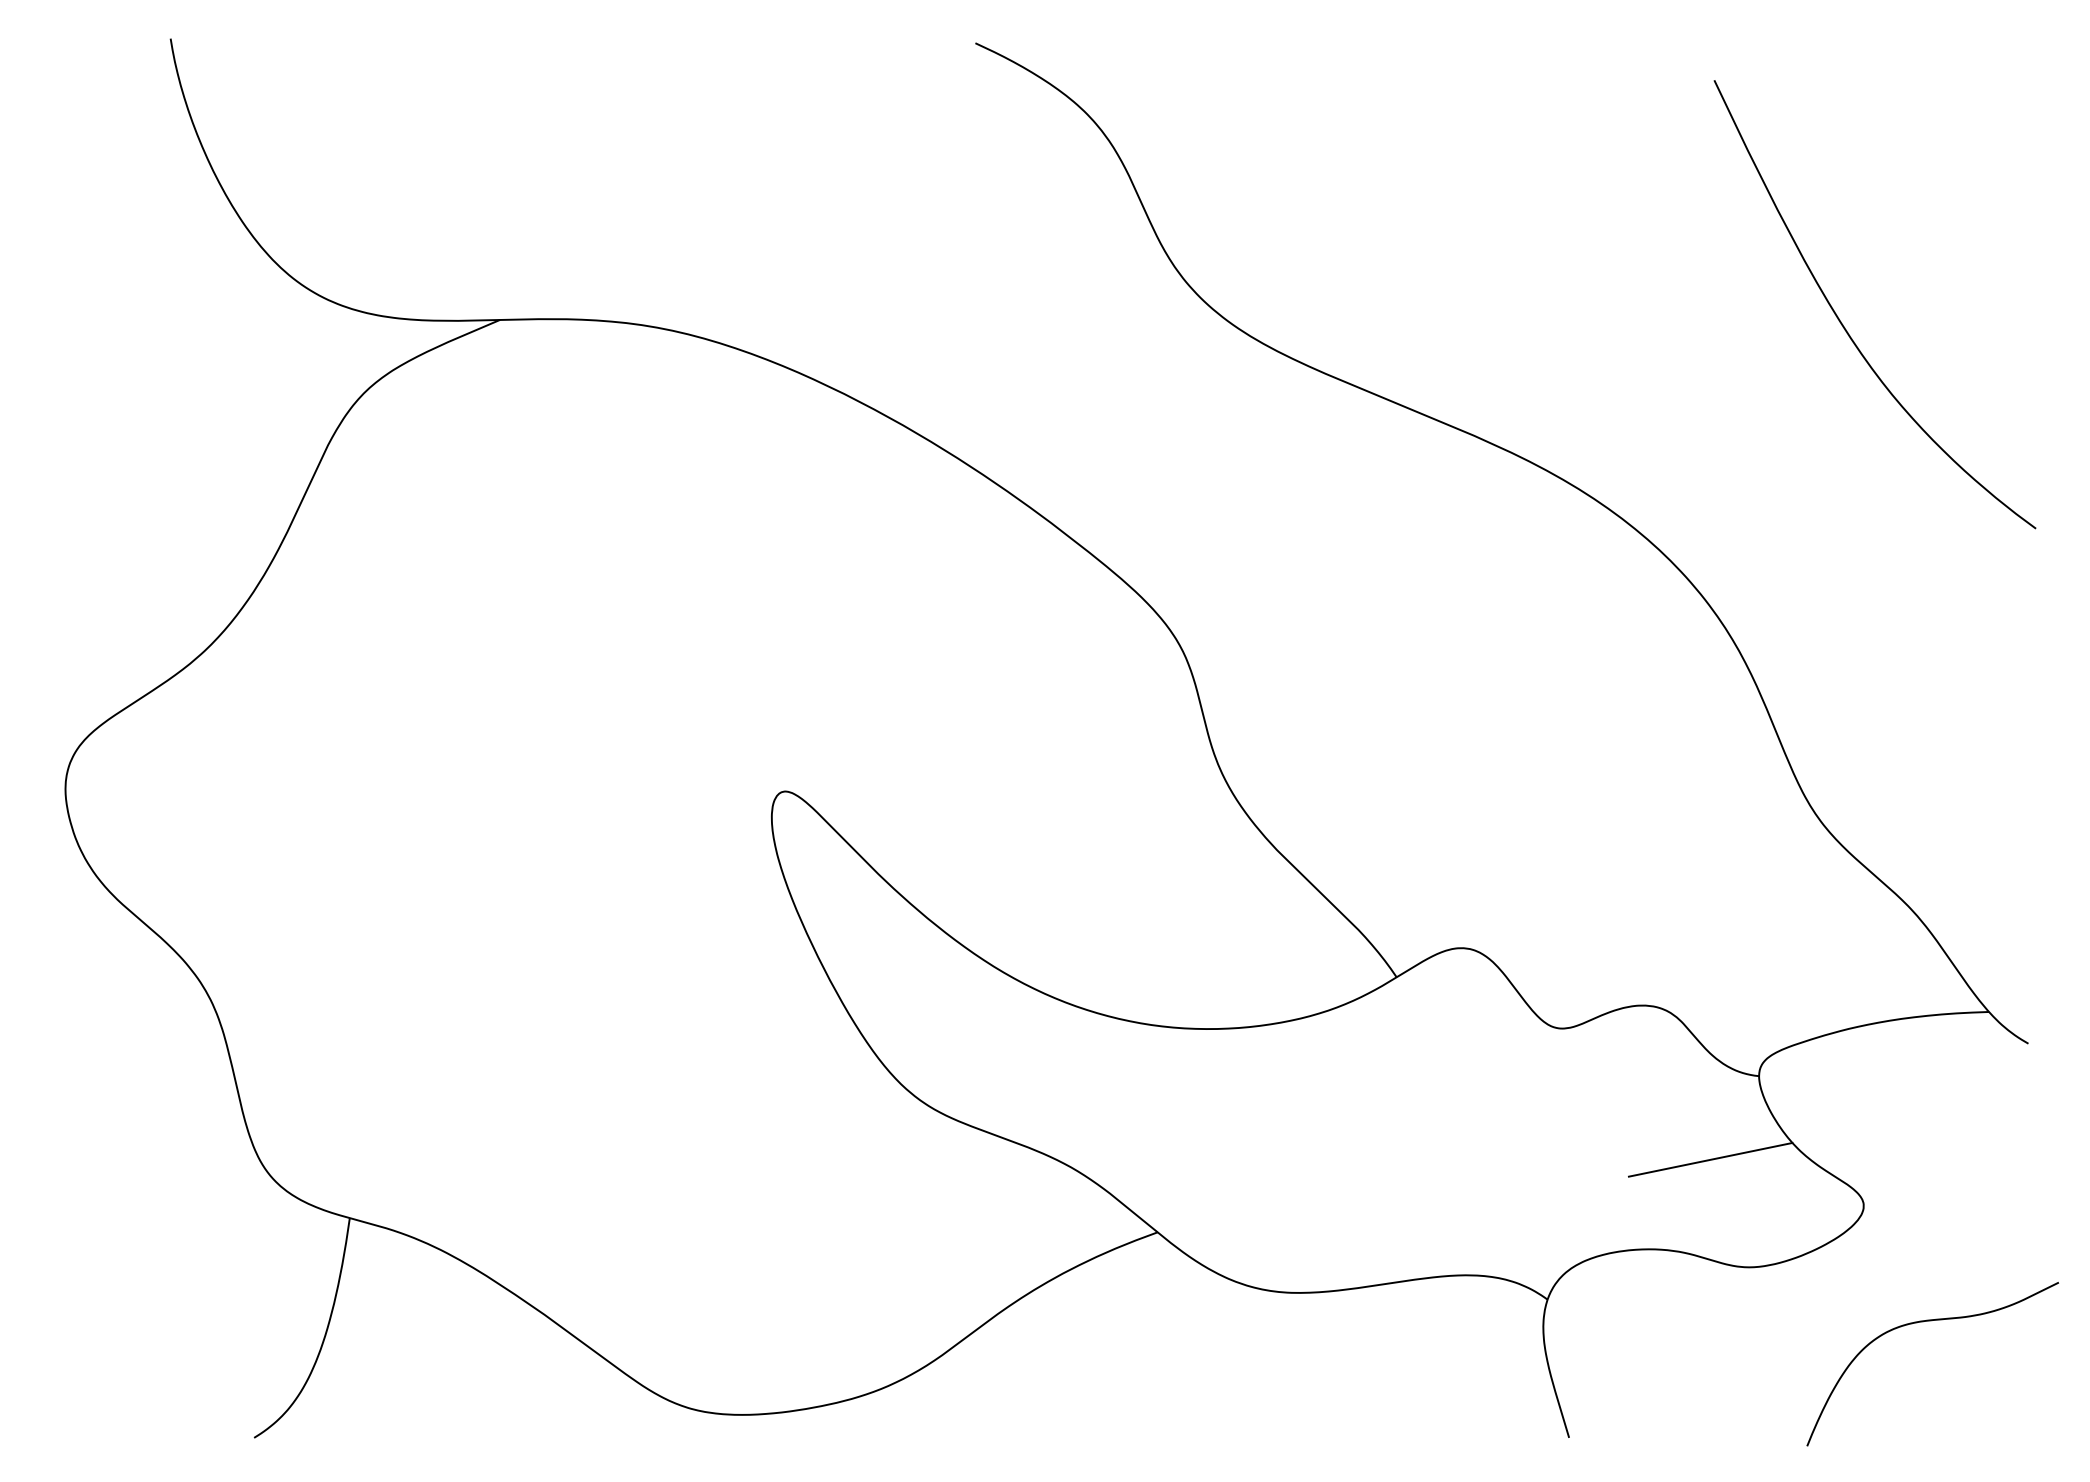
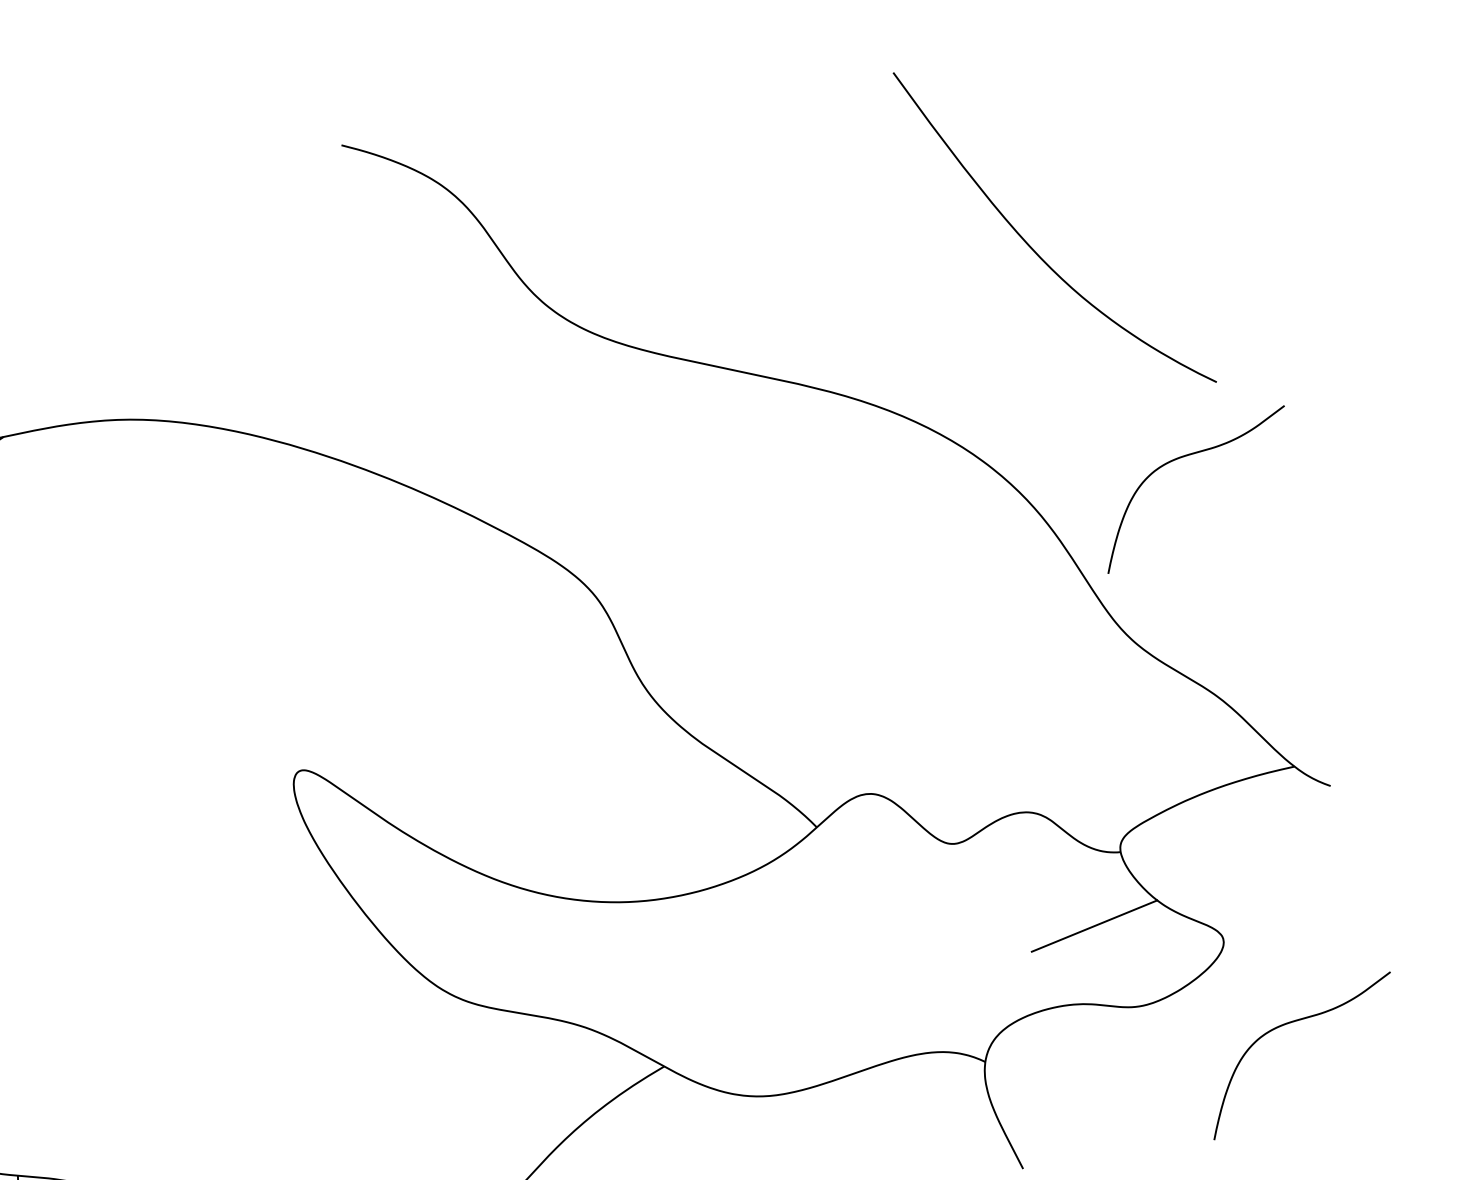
curve: (1843, 324) -> (1032, 248), moved
curve: (1923, 612) -> (1182, 457), added

